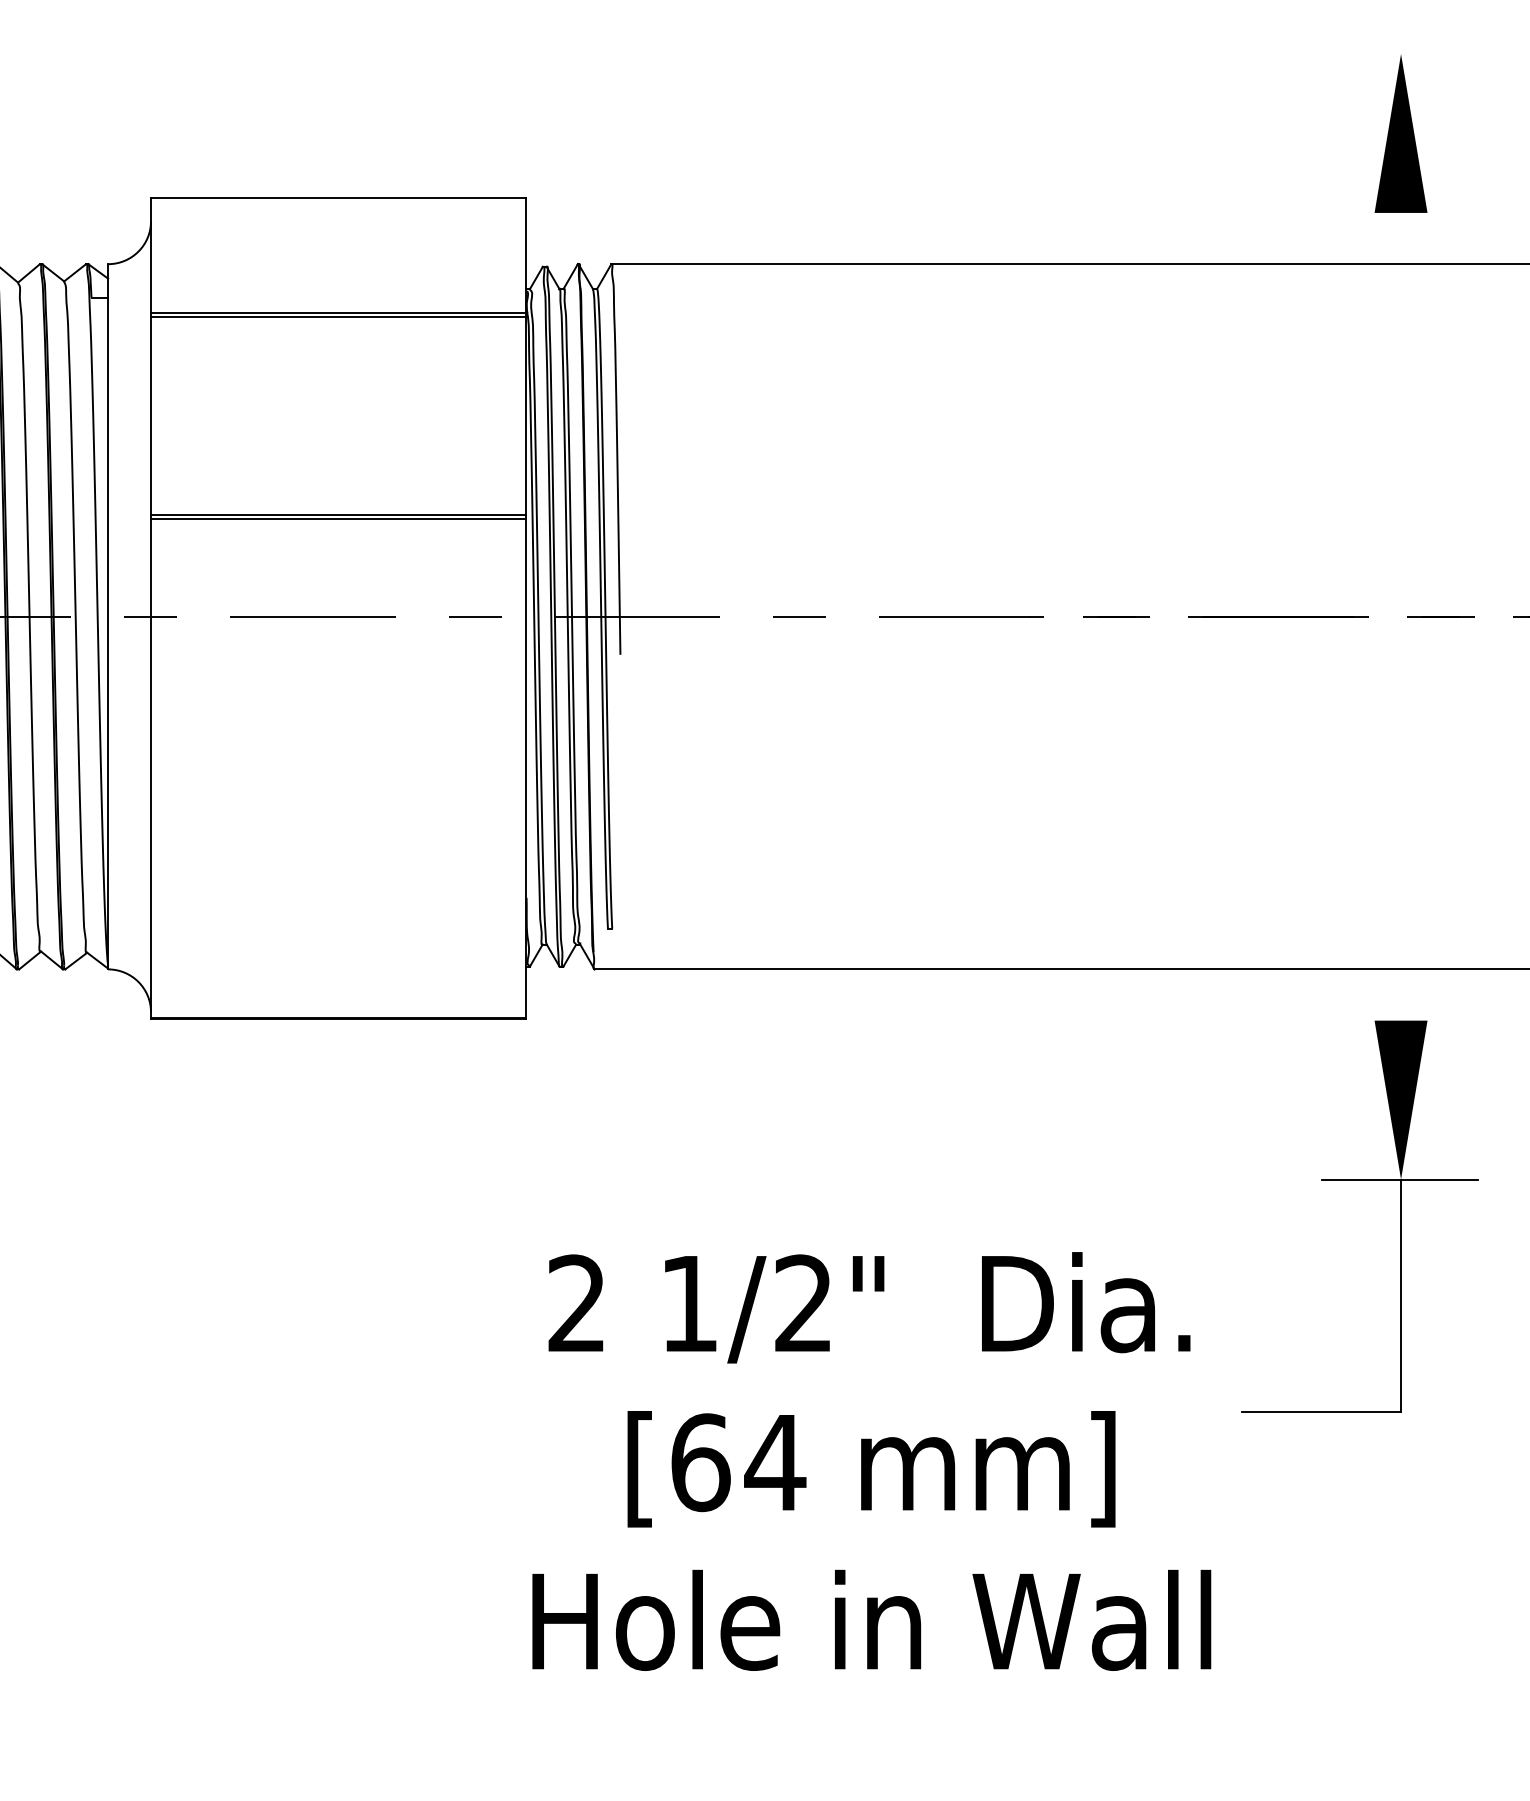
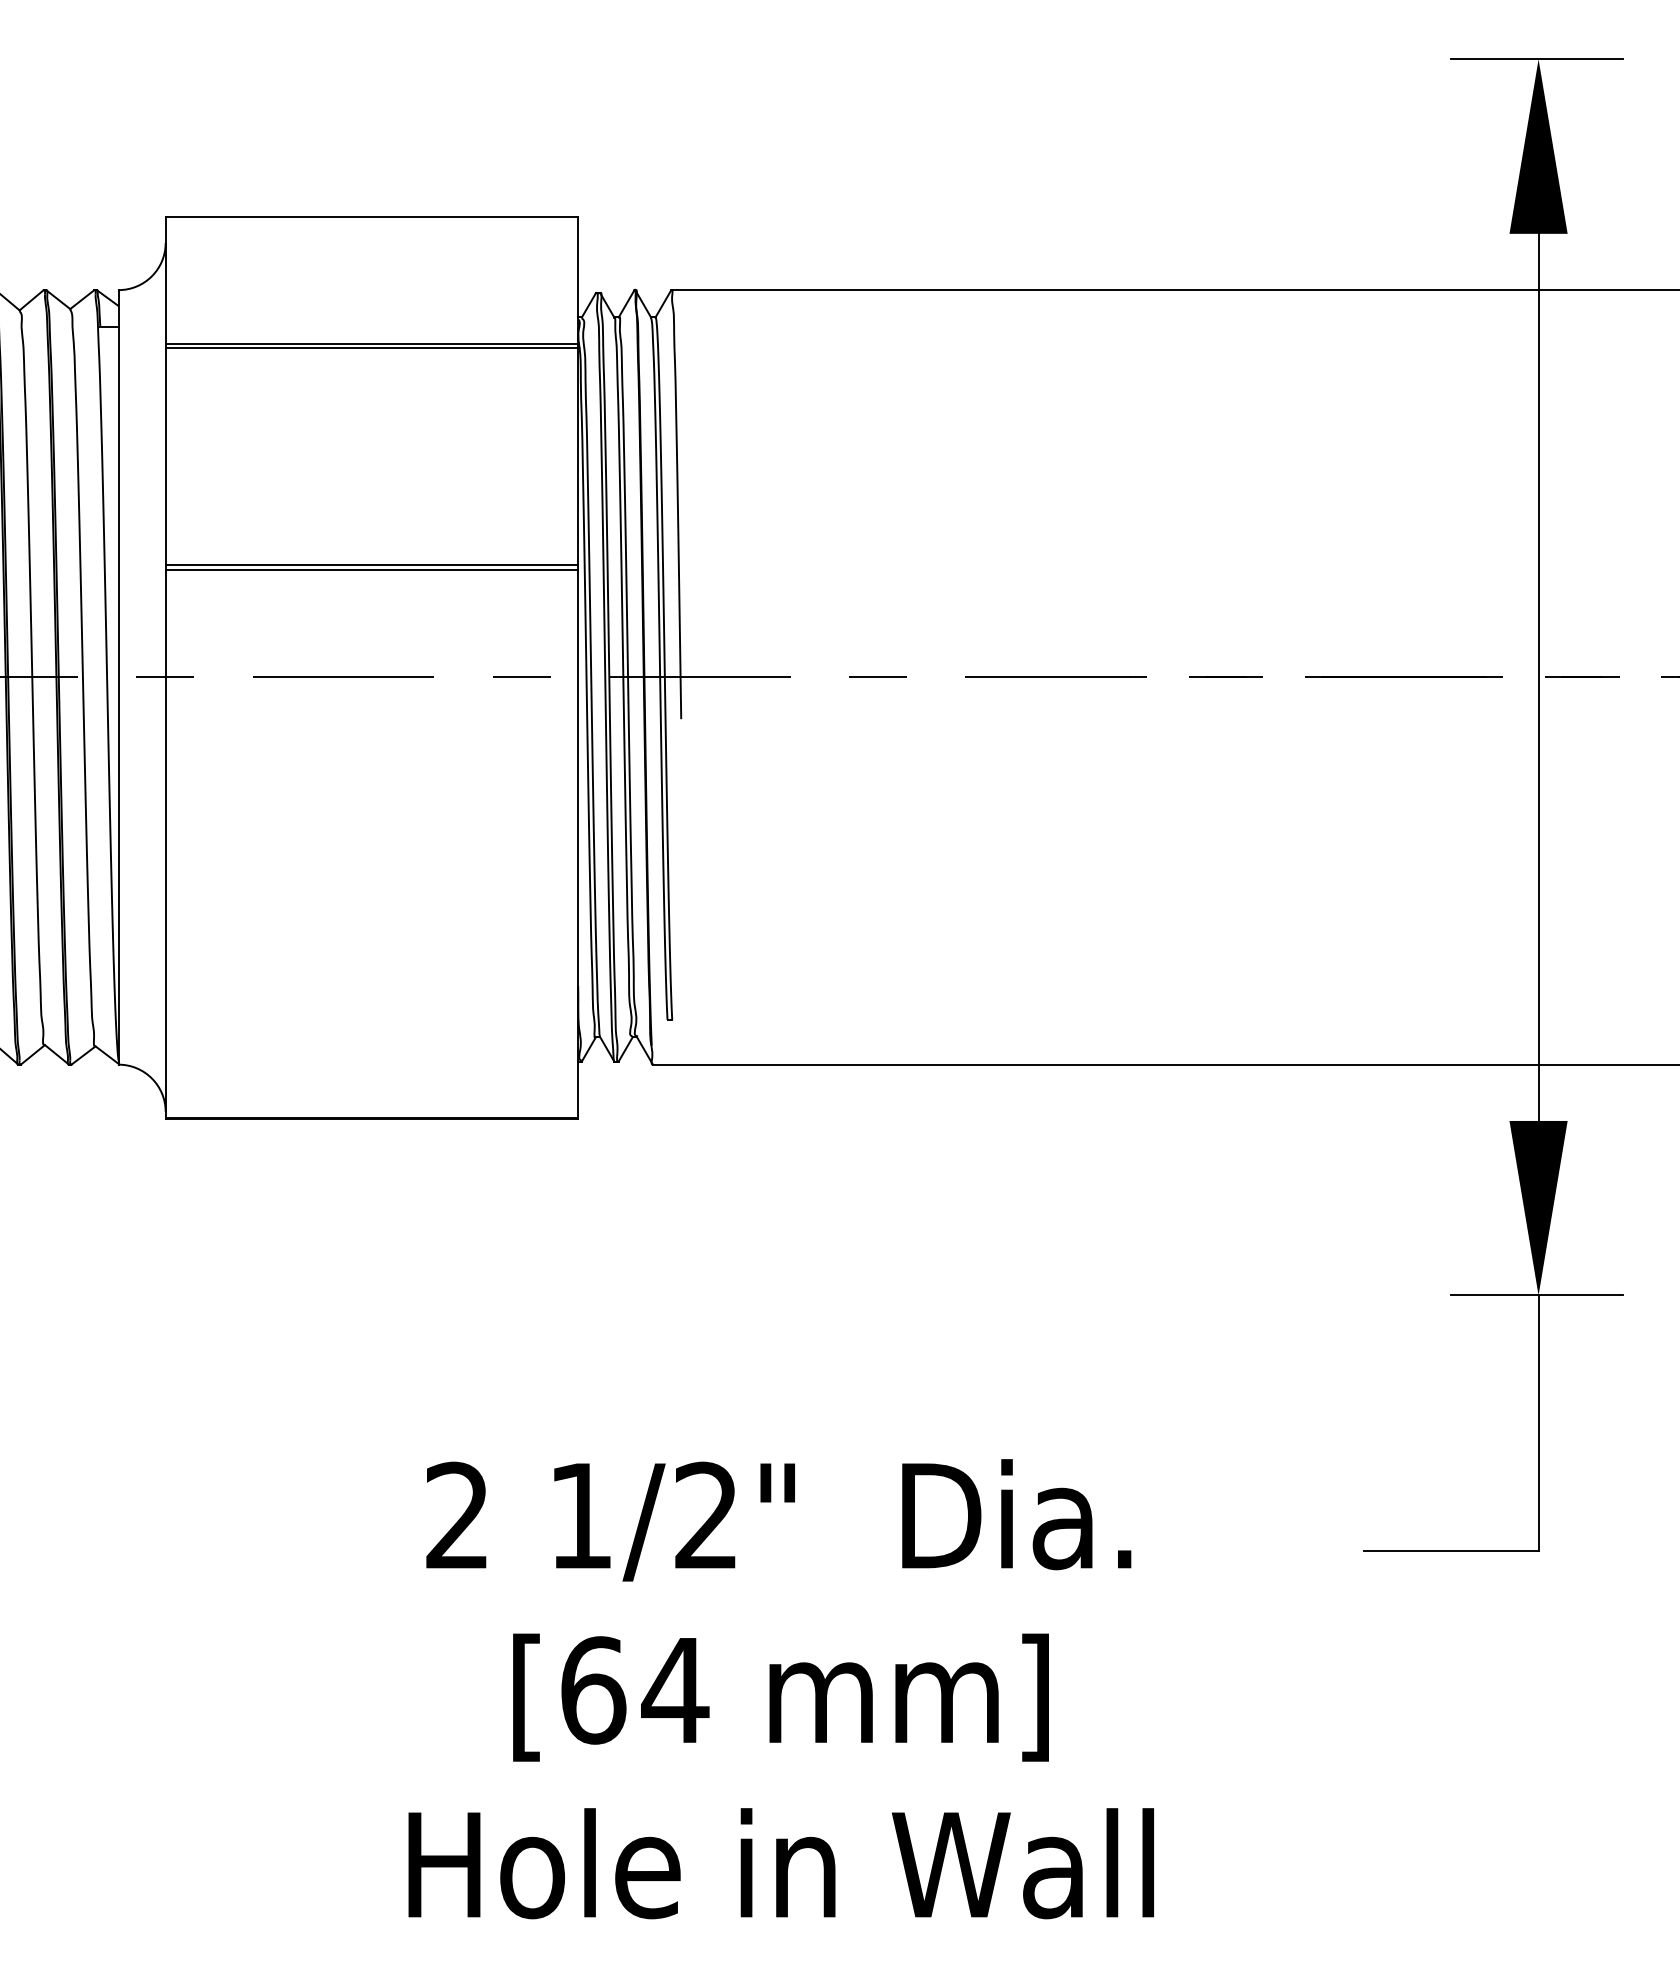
line: (1399, 54) -> (1536, 59), added
line: (1400, 615) -> (1538, 676), added
text: (871, 1461) -> (780, 1689), moved

